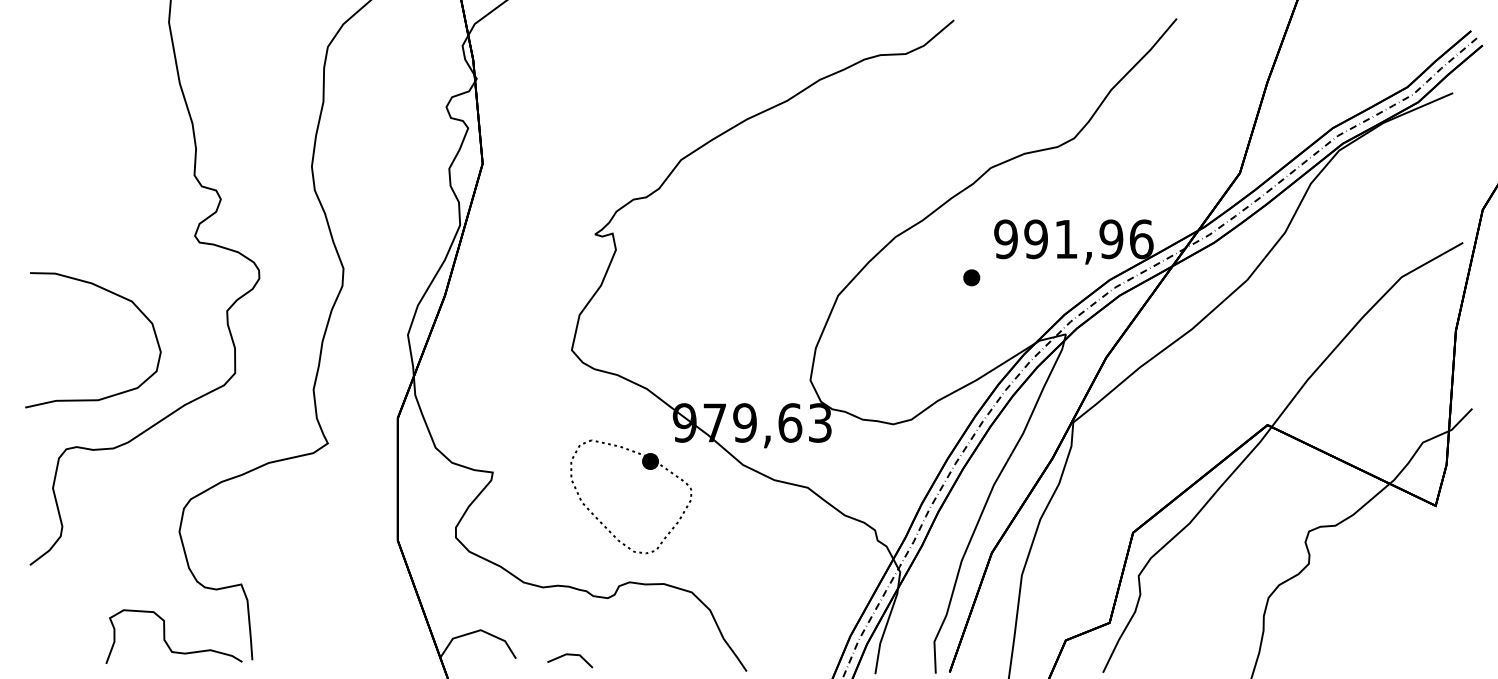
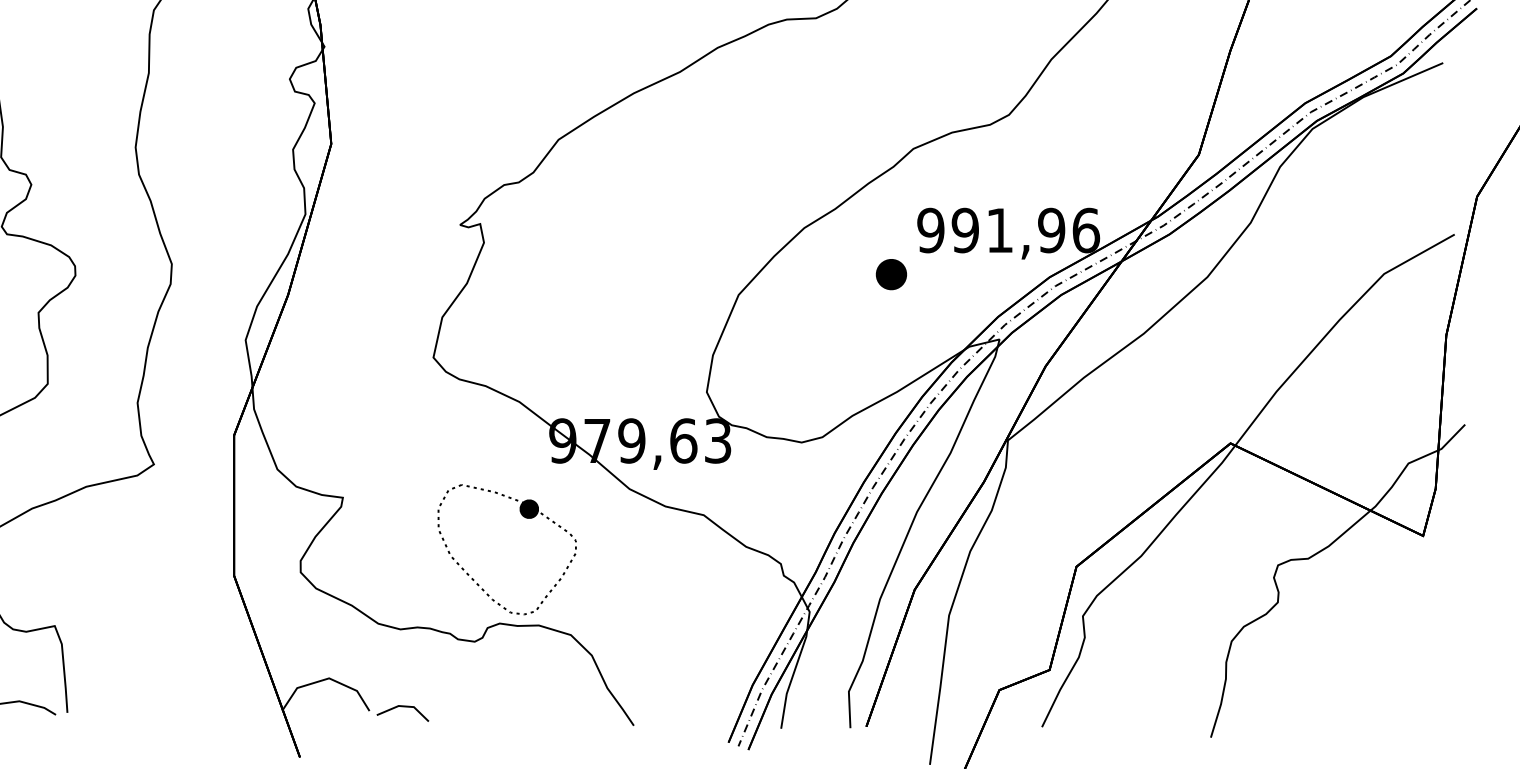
part: (971, 277) -> (891, 274), size x1.6
part: (645, 468) -> (523, 517), moved
line: (570, 655) -> (403, 707), moved

